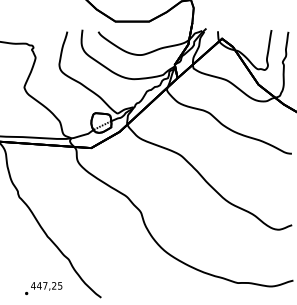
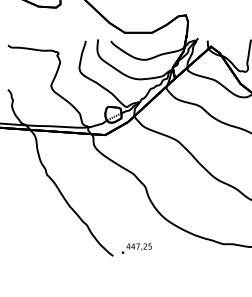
text: (43, 288) -> (136, 248), moved

